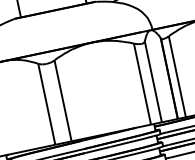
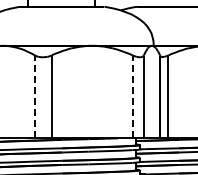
line: (142, 83) -> (132, 96), solid -> dashed
line: (46, 104) -> (34, 96), solid -> dashed

